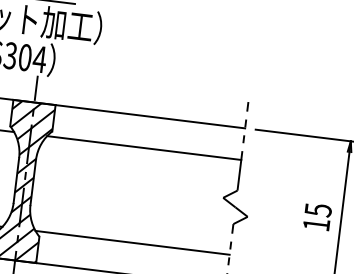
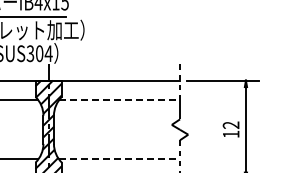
line: (144, 148) -> (119, 100), solid -> dashed
text: (317, 210) -> (230, 125), 15 -> 12
line: (132, 243) -> (119, 159), solid -> dashed

